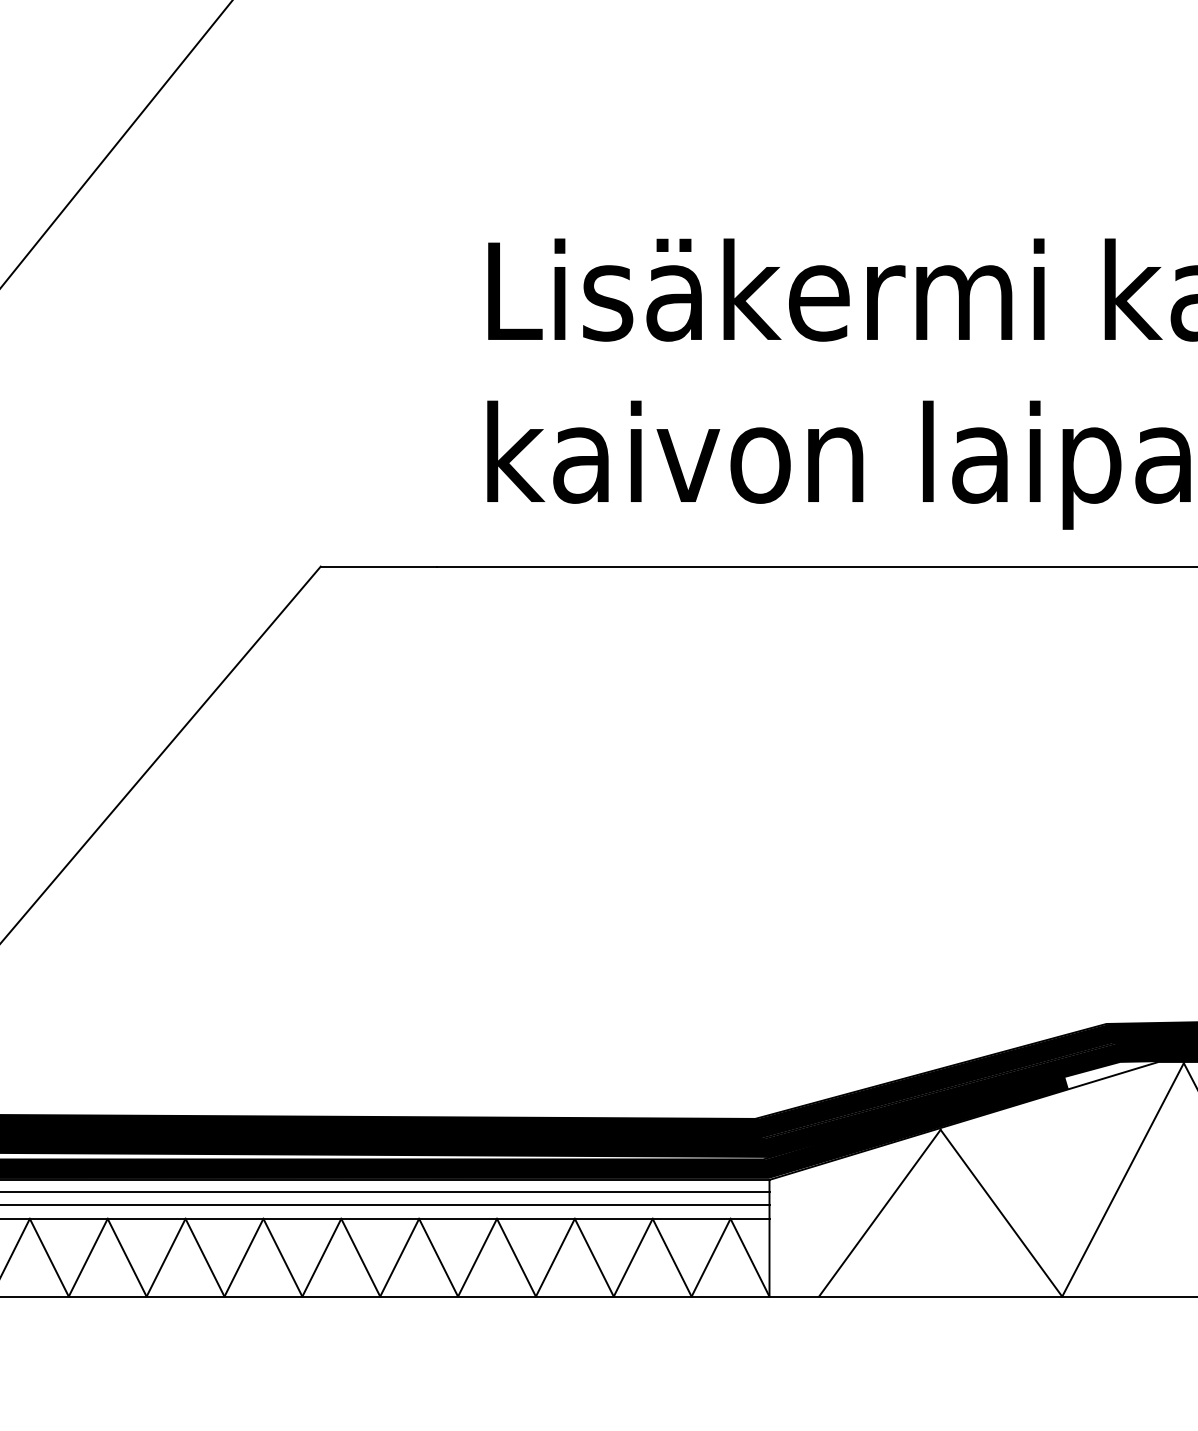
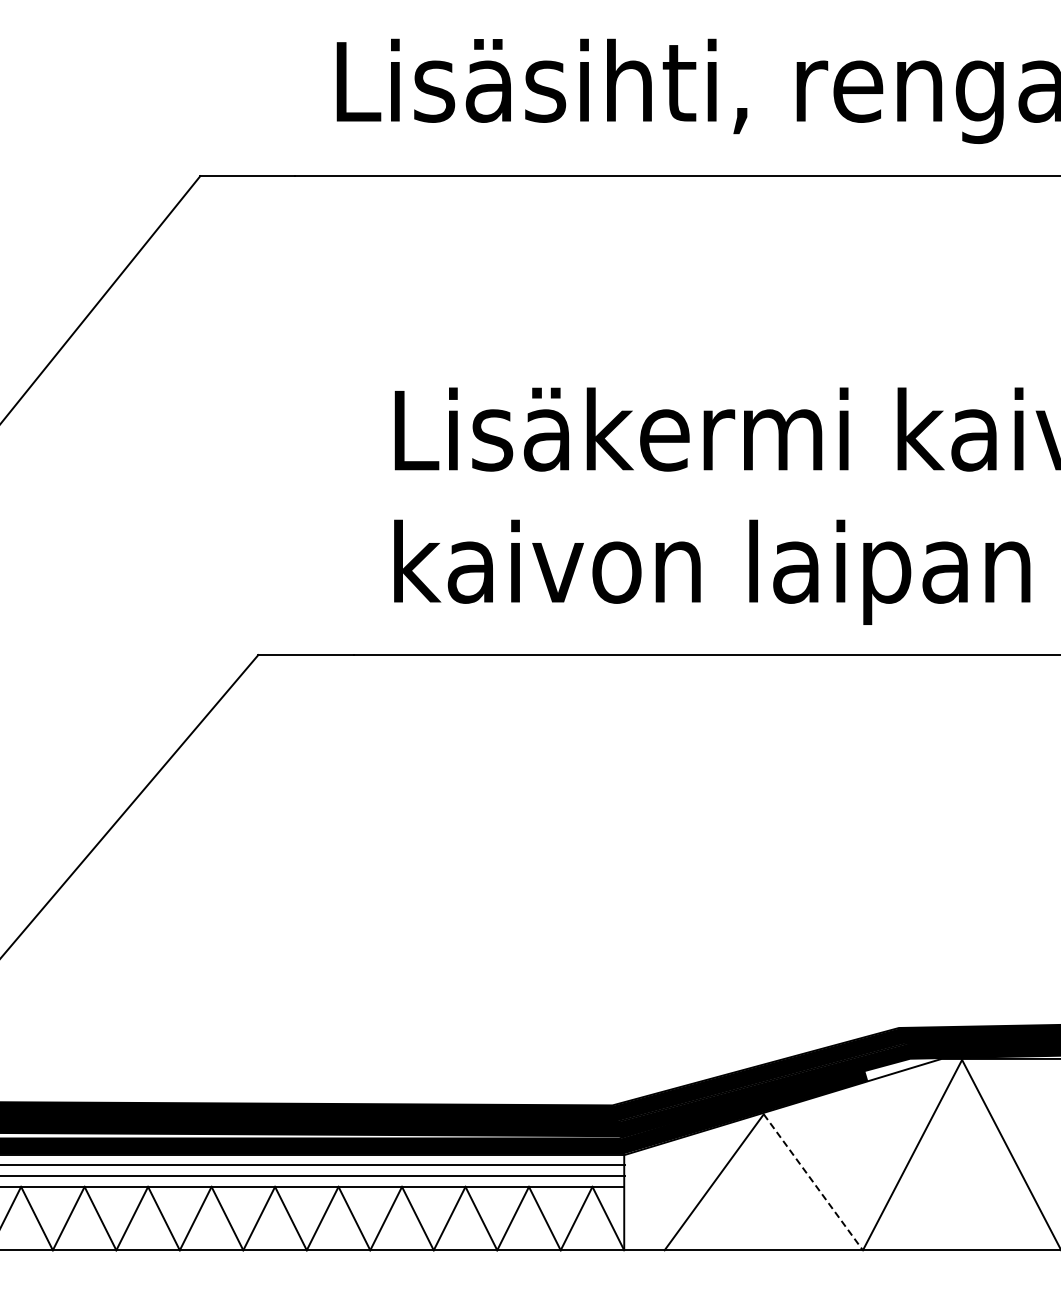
line: (1001, 1213) -> (813, 1182), solid -> dashed

